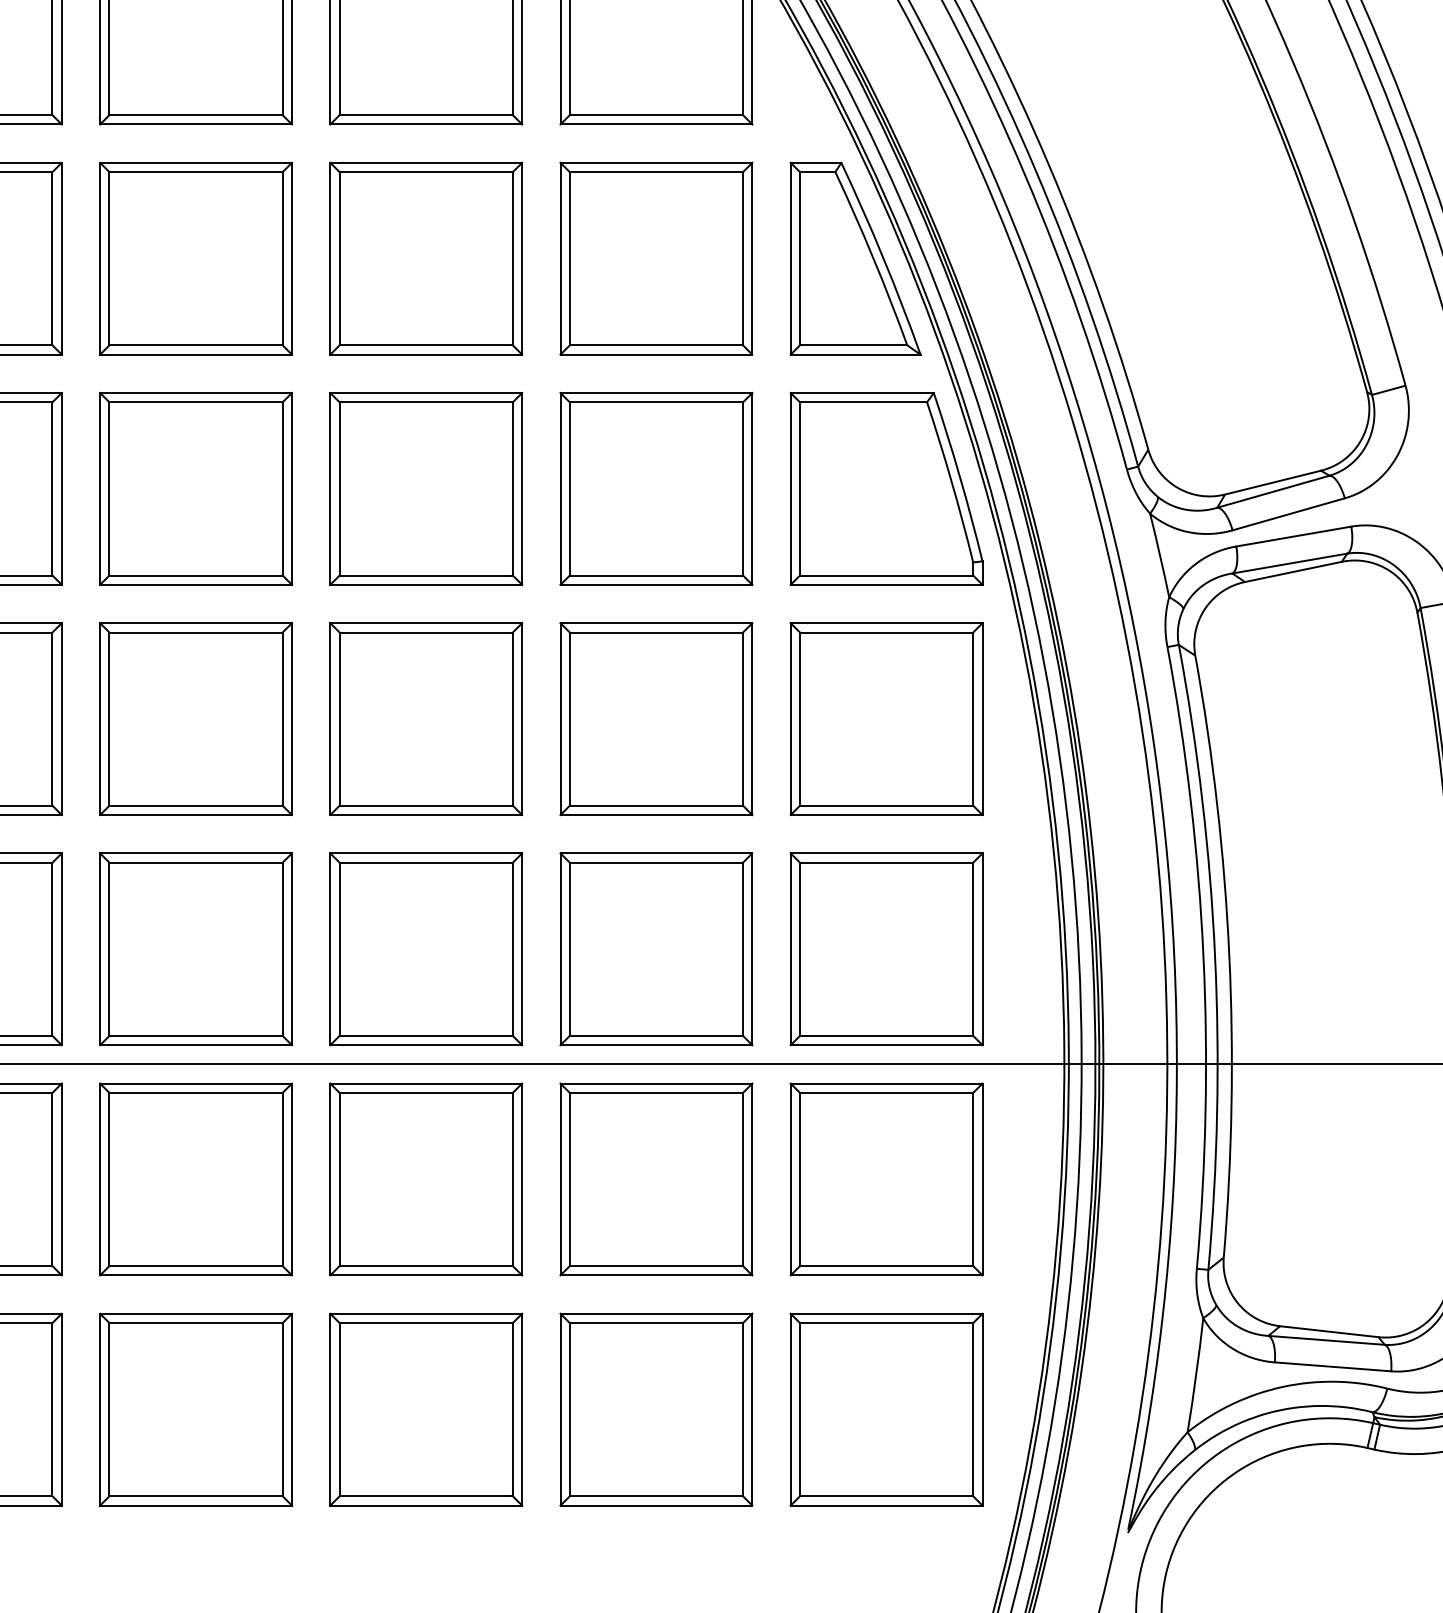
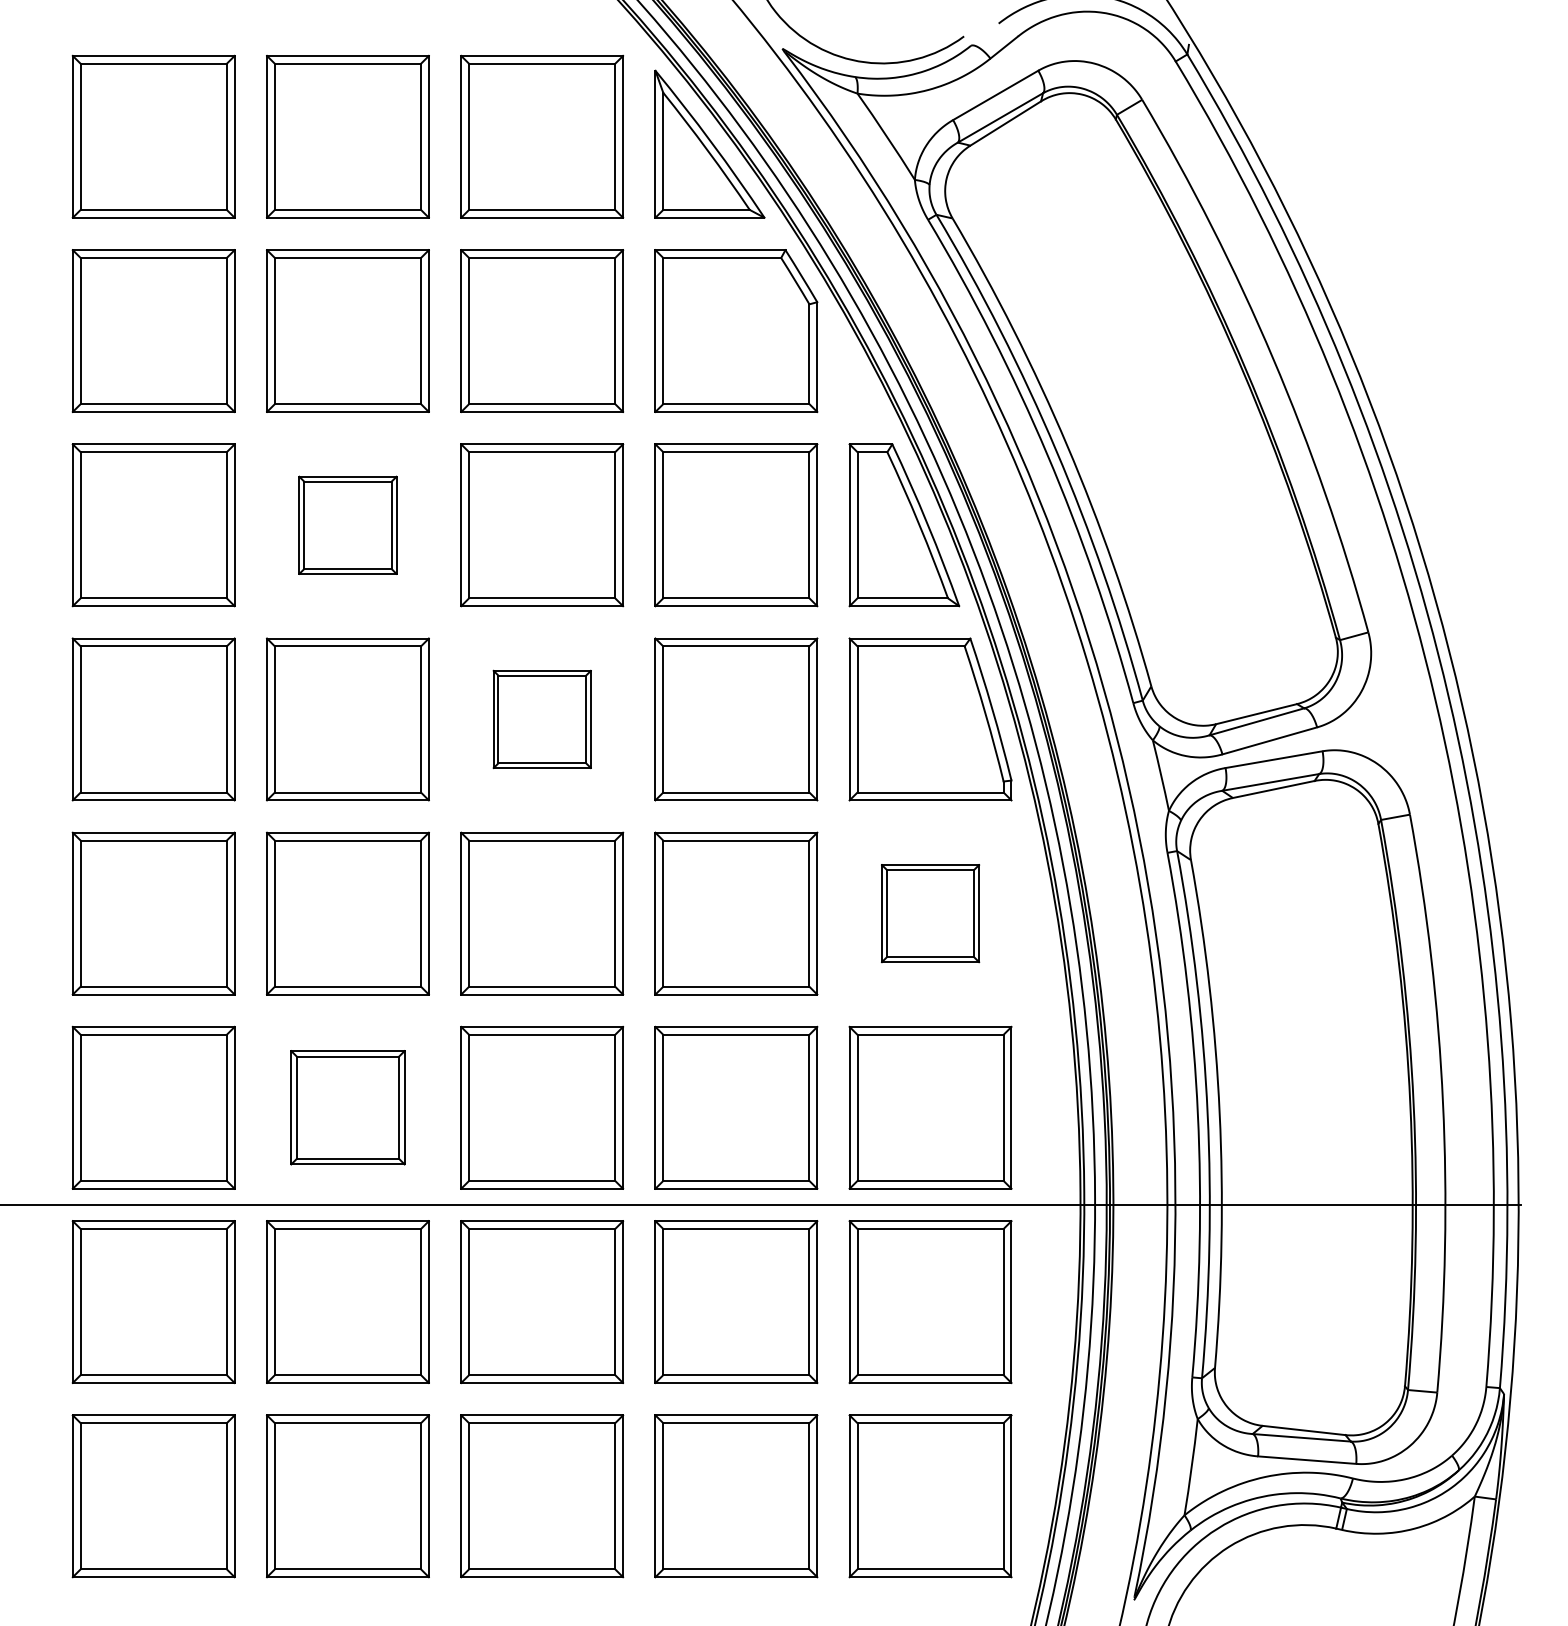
part: (195, 259) -> (347, 525), size x0.6
part: (426, 488) -> (542, 719), size x0.6
part: (886, 718) -> (930, 913), size x0.6
part: (195, 948) -> (347, 1107), size x0.7

